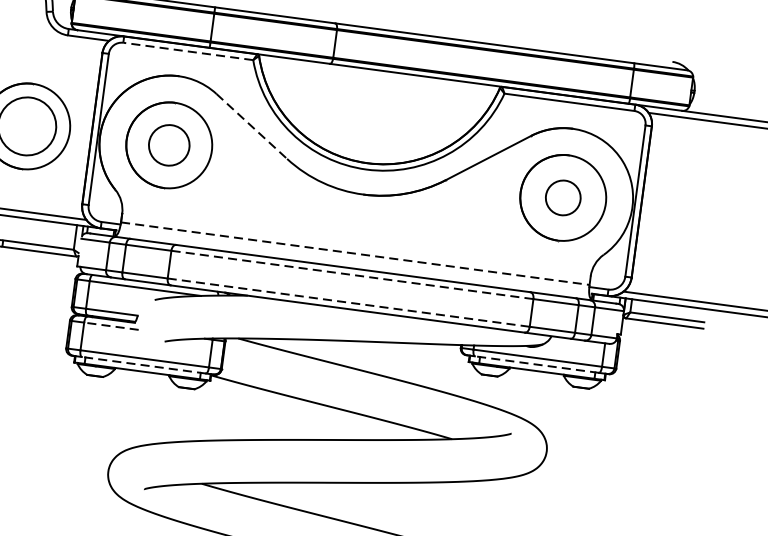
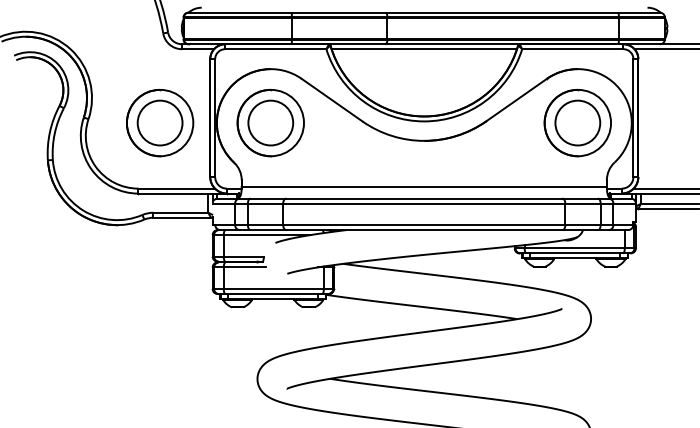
line: (187, 51) -> (275, 49), dashed -> solid
line: (379, 77) -> (424, 49), added
line: (252, 126) -> (332, 100), dashed -> solid
circle: (168, 144) -> (270, 122), size x1.43
circle: (562, 197) -> (577, 122), size x1.67
line: (355, 253) -> (424, 186), dashed -> solid
line: (351, 274) -> (423, 203), dashed -> solid
line: (348, 303) -> (424, 225), dashed -> solid
line: (110, 326) -> (244, 267), dashed -> solid
line: (536, 364) -> (574, 253), dashed -> solid
line: (143, 365) -> (273, 294), dashed -> solid

